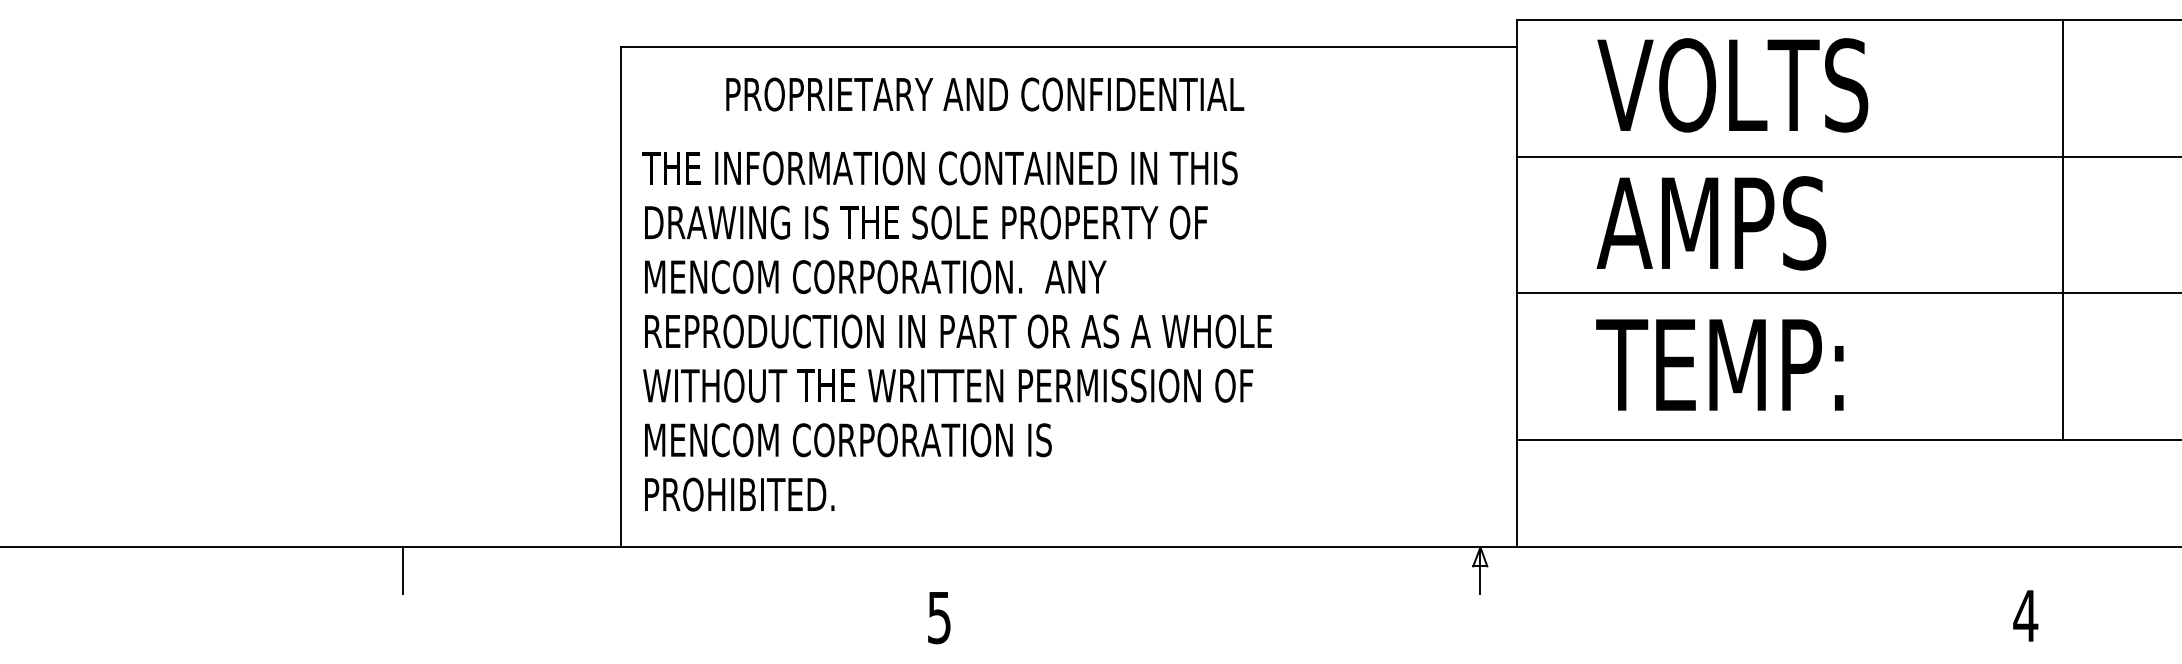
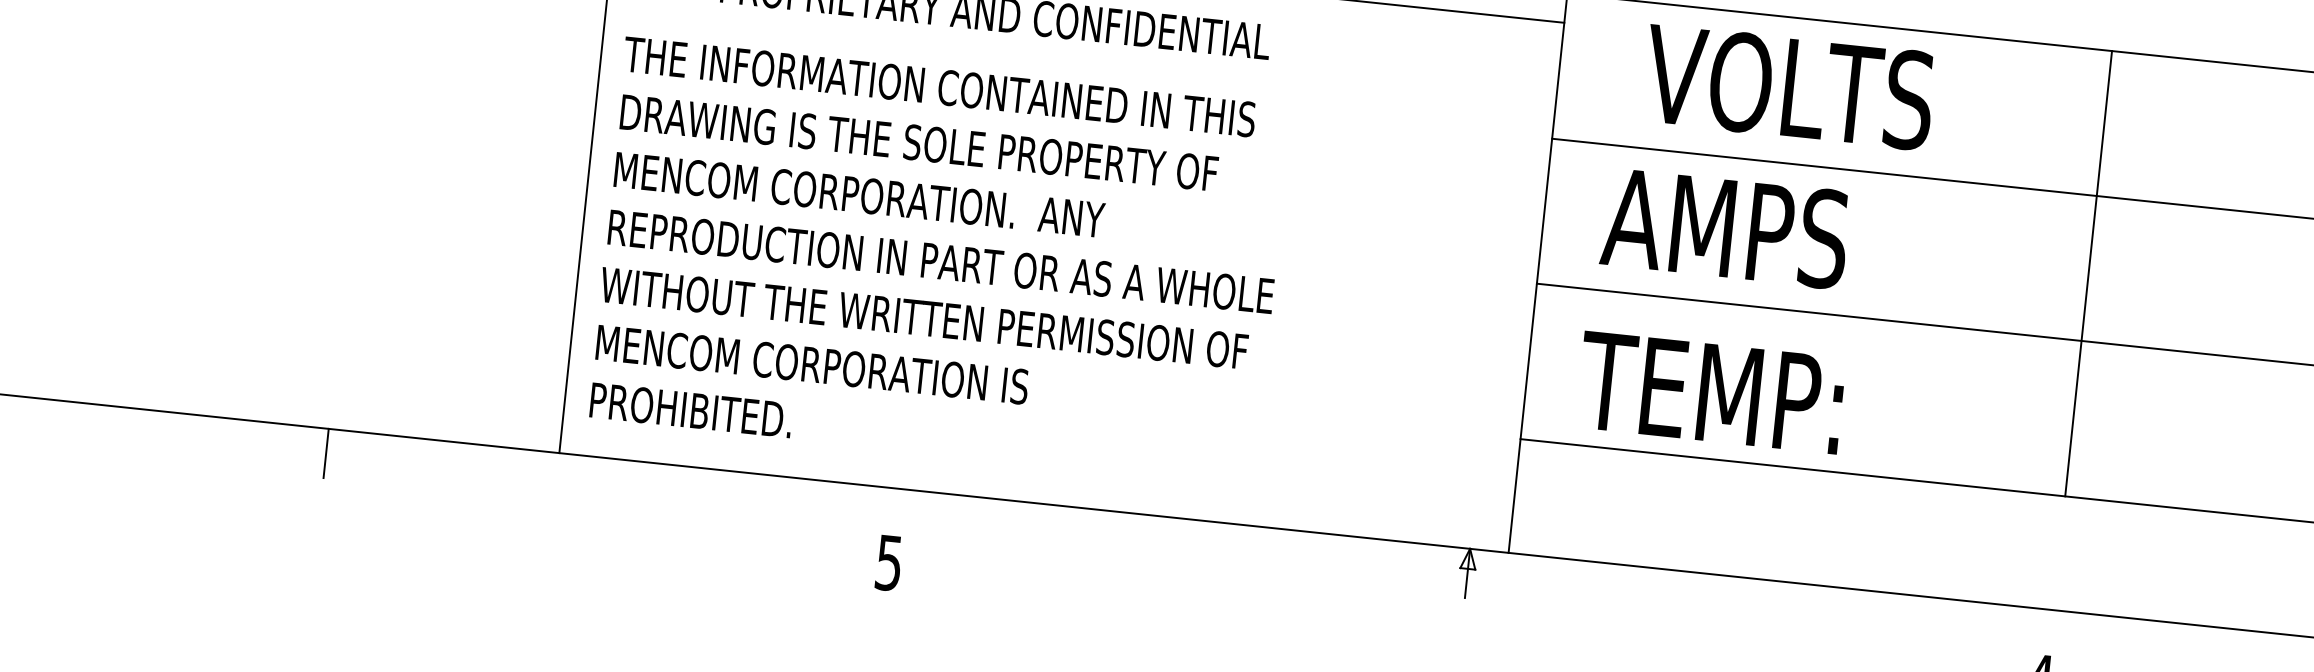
text: (1711, 223) -> (1725, 228), moved
line: (2062, 229) -> (2088, 273), moved
text: (1719, 364) -> (1710, 392), moved

